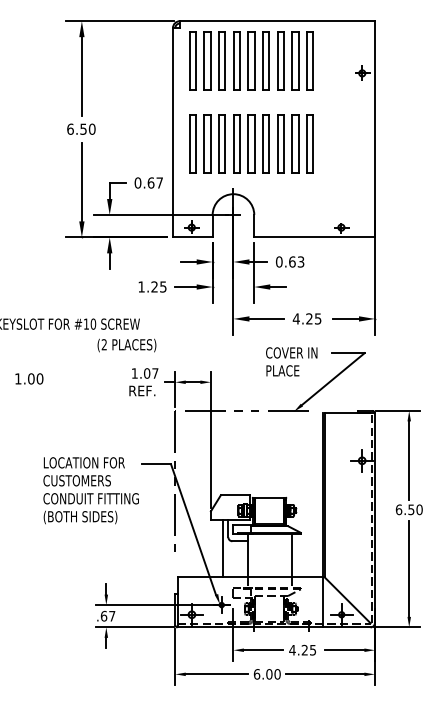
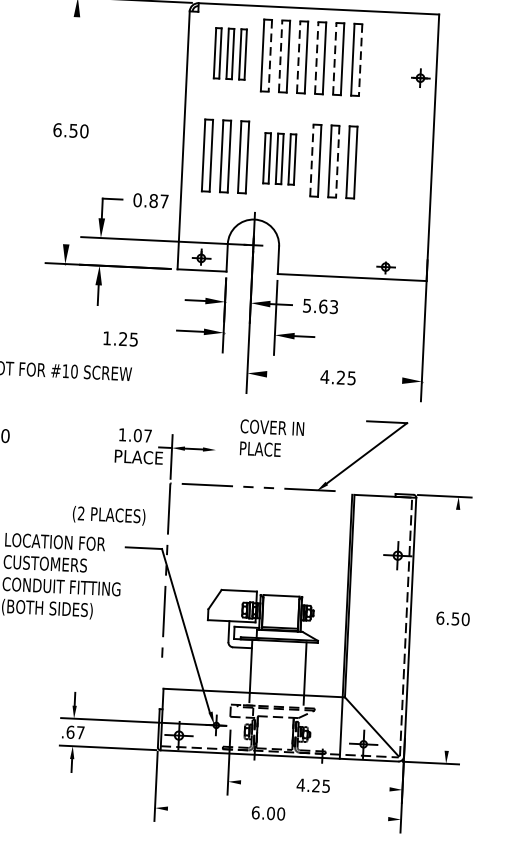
part: (207, 60) -> (230, 53), size x0.7
line: (248, 60) -> (280, 55), solid -> dashed
line: (262, 60) -> (298, 56), solid -> dashed
line: (277, 60) -> (316, 57), solid -> dashed
line: (292, 60) -> (335, 58), solid -> dashed
line: (239, 61) -> (269, 56), solid -> dashed
line: (313, 61) -> (361, 60), solid -> dashed
line: (81, 76) -> (74, 65), removed
part: (251, 143) -> (279, 158), size x0.7
line: (277, 143) -> (311, 159), solid -> dashed
line: (298, 144) -> (337, 162), solid -> dashed
line: (81, 181) -> (68, 195), removed
text: (150, 182) -> (153, 200), 0.67 -> 0.87
text: (279, 261) -> (307, 305), 0.63 -> 5.63
text: (152, 286) -> (120, 338), moved
line: (266, 318) -> (288, 374), removed
line: (346, 318) -> (386, 379), removed
text: (126, 345) -> (108, 515), moved
text: (291, 361) -> (271, 438), moved
text: (149, 390) -> (139, 456), REF. -> PLACE
line: (210, 439) -> (212, 520), removed
line: (409, 460) -> (456, 558), removed
line: (223, 548) -> (221, 655), removed
line: (409, 568) -> (449, 691), removed
line: (263, 650) -> (265, 783), removed
line: (344, 650) -> (364, 788), removed
line: (216, 674) -> (205, 810), removed
line: (325, 674) -> (340, 816), removed

